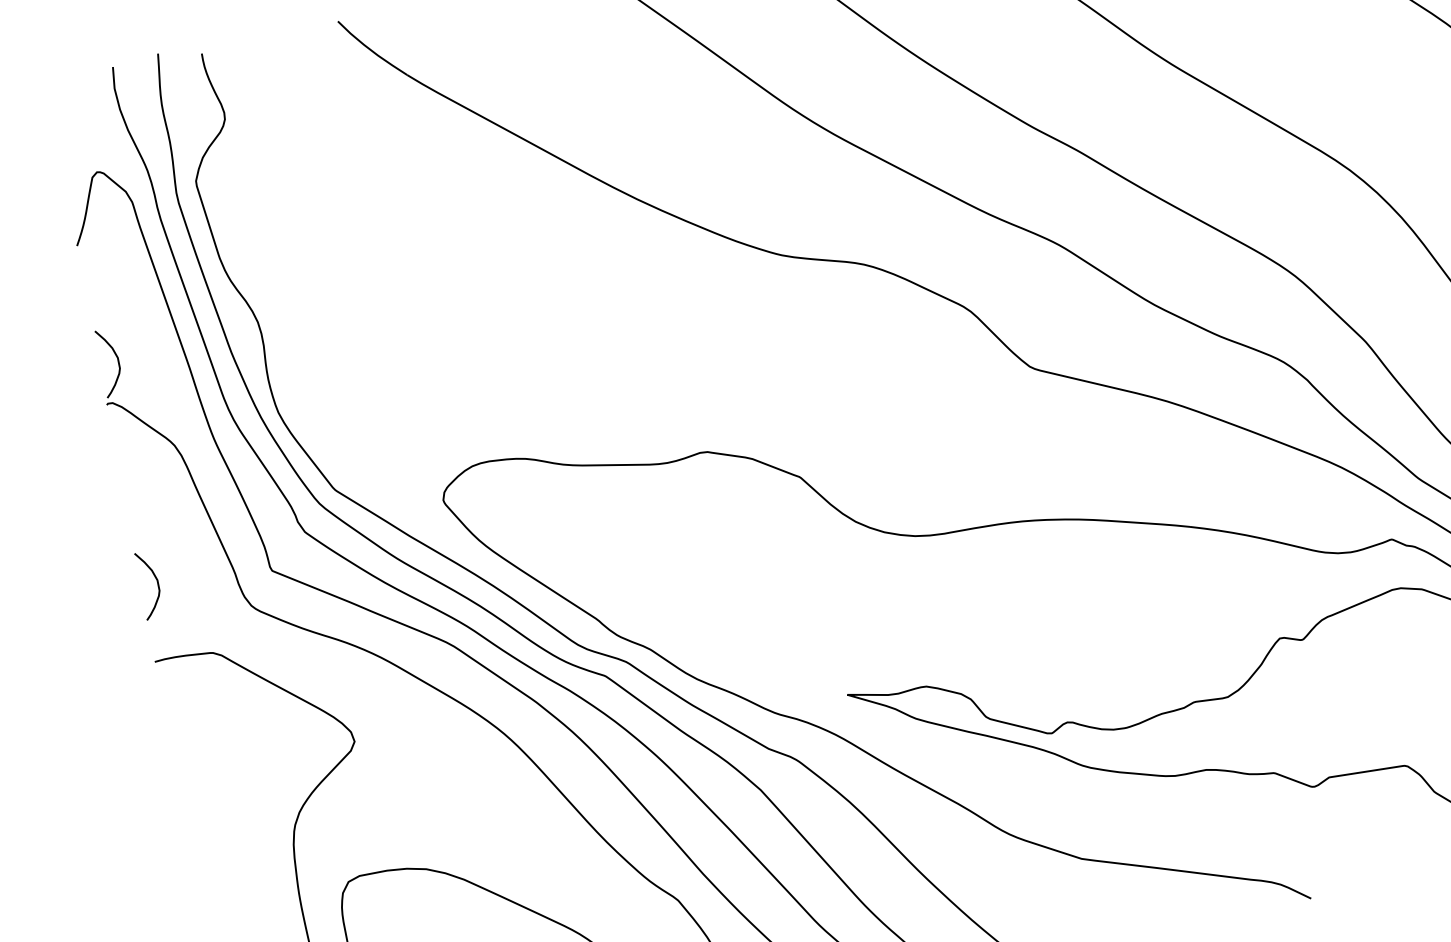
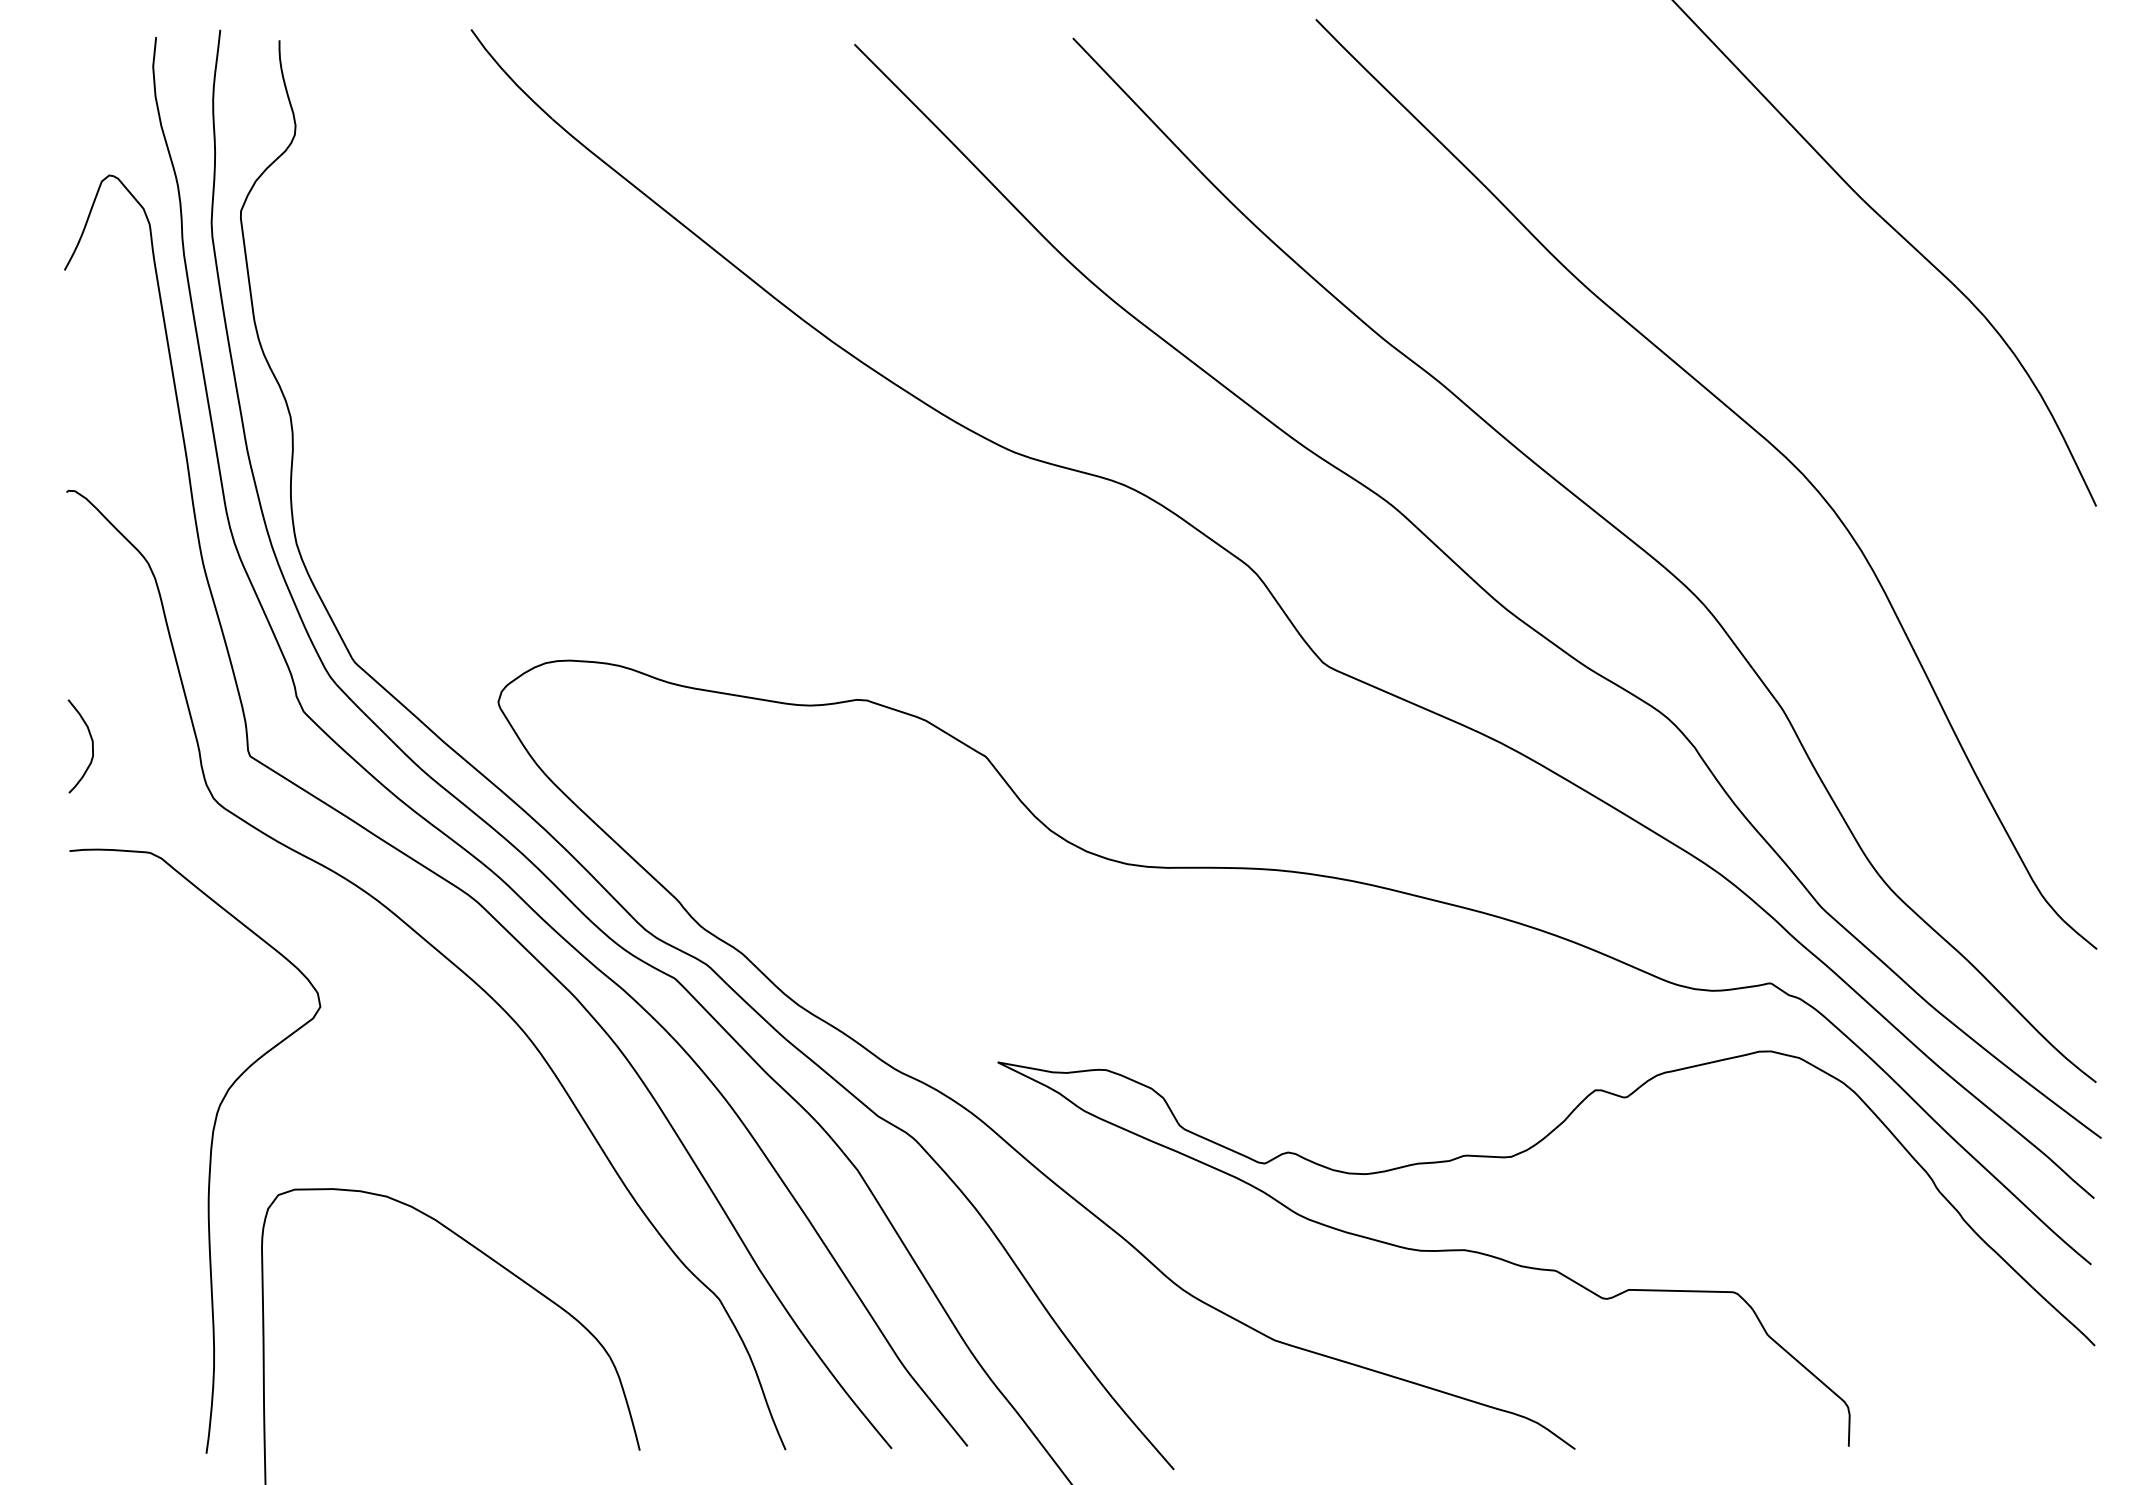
curve: (117, 358) -> (91, 432), removed

